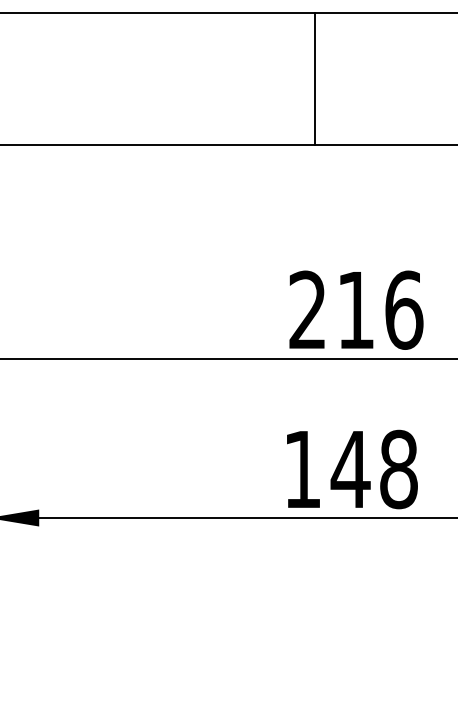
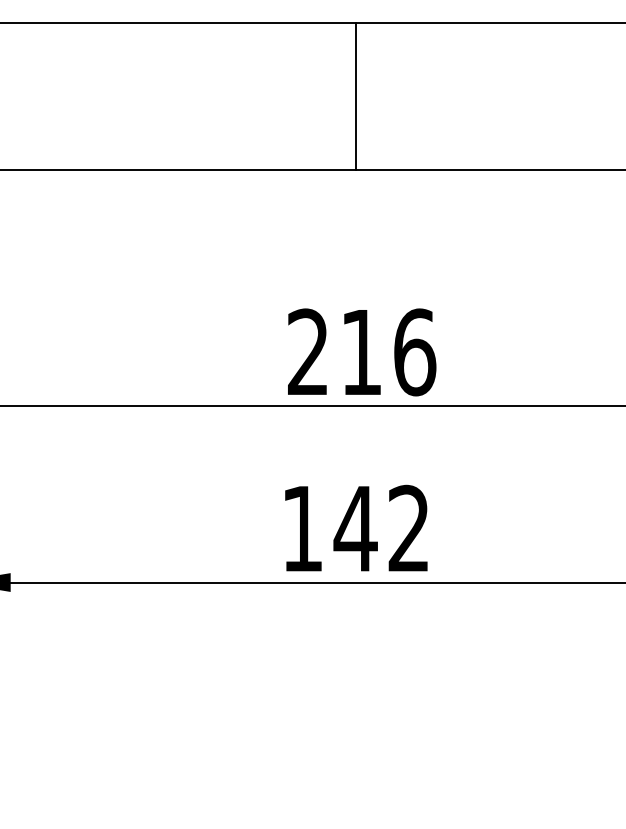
line: (314, 78) -> (355, 95), moved
text: (399, 469) -> (409, 528), 148 -> 142

